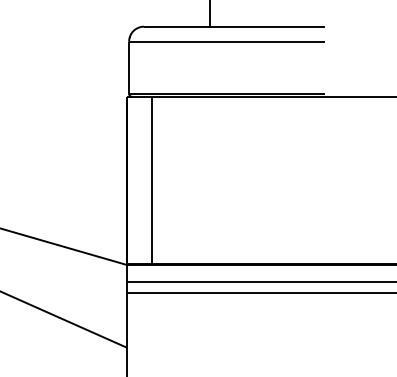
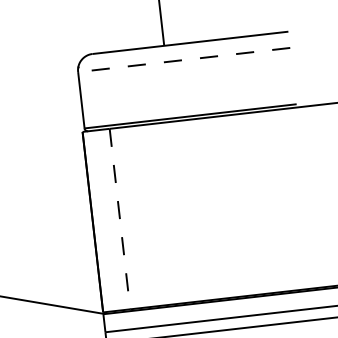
line: (226, 41) -> (183, 59), solid -> dashed
line: (152, 180) -> (120, 219), solid -> dashed

